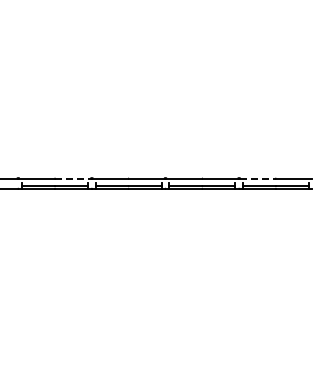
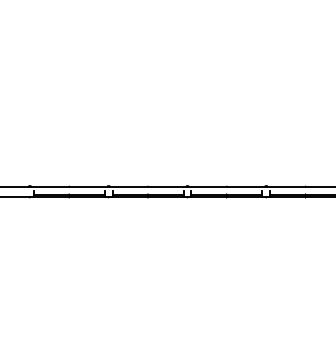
line: (74, 178) -> (90, 186), dashed -> solid
line: (258, 178) -> (287, 186), dashed -> solid

